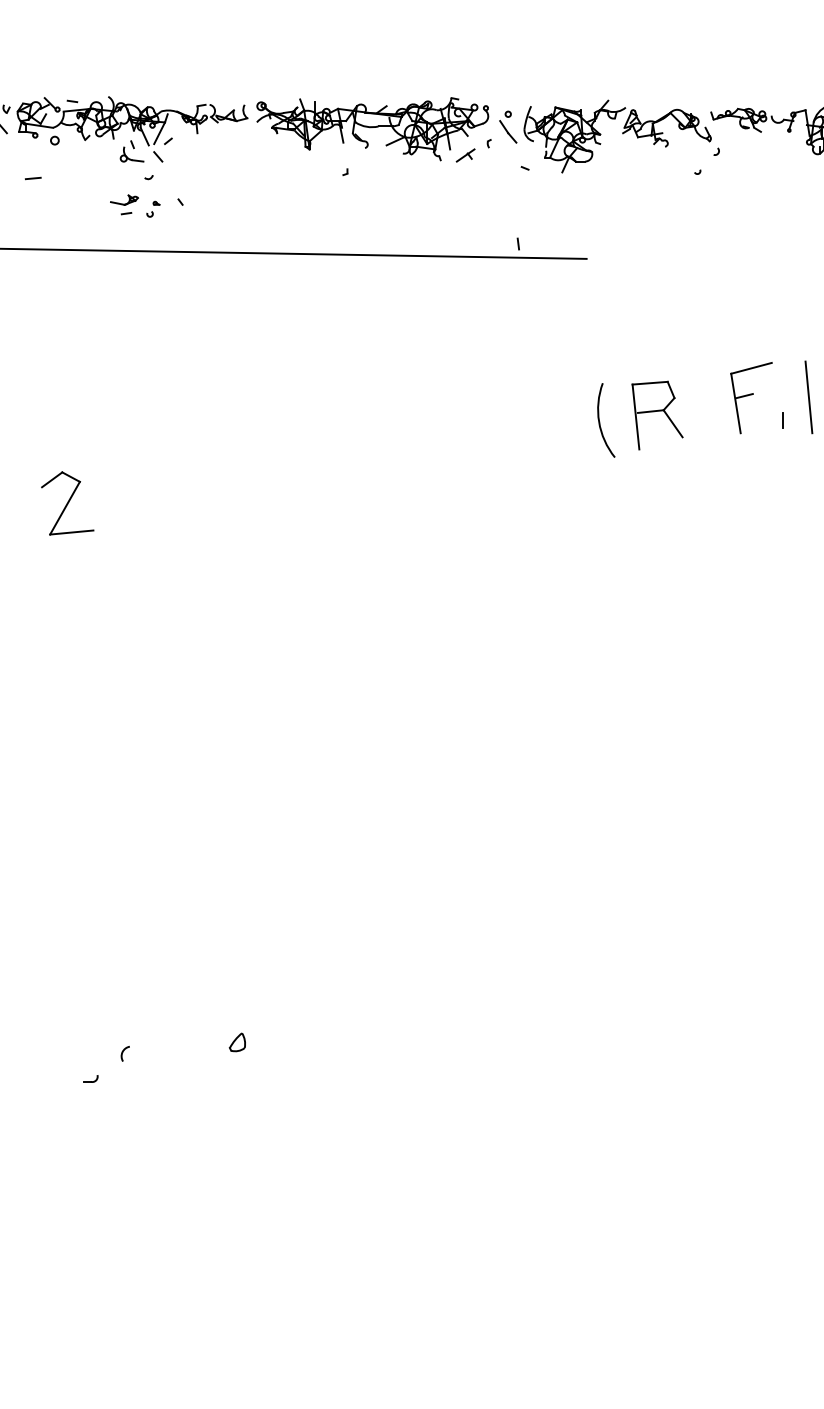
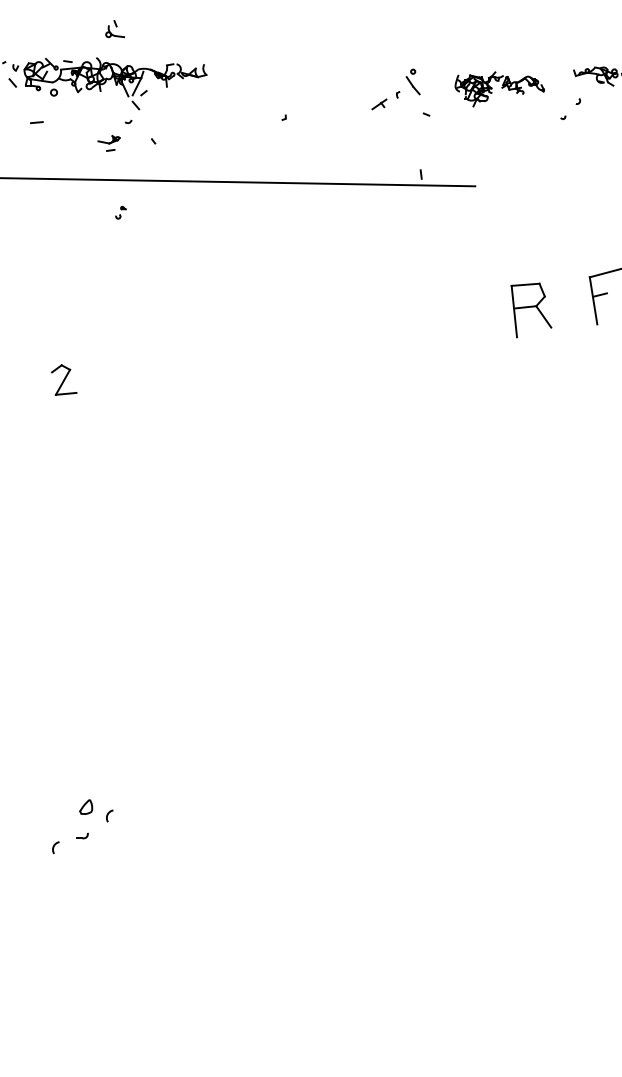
part: (372, 129) -> (305, 83), removed
part: (617, 136) -> (499, 89), size x0.6
part: (131, 151) -> (114, 29), moved
part: (153, 208) -> (121, 212), moved
arc: (600, 422) -> (486, 315), removed
part: (67, 503) -> (64, 380), size x0.6
part: (236, 1042) -> (85, 807), moved
arc: (55, 1092) -> (54, 846), added

